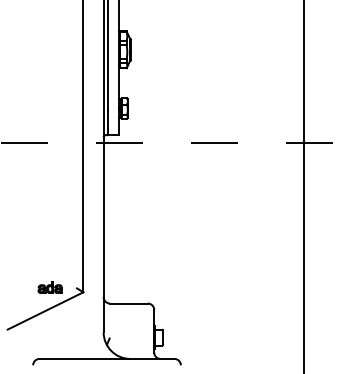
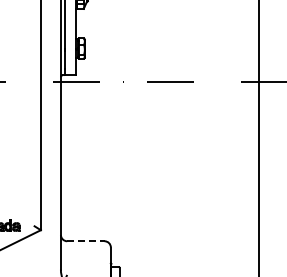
line: (128, 303) -> (85, 241), solid -> dashed

